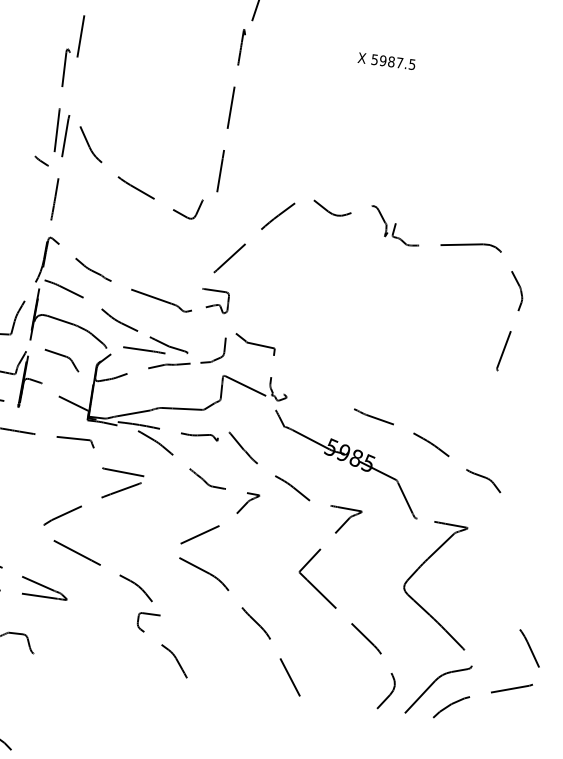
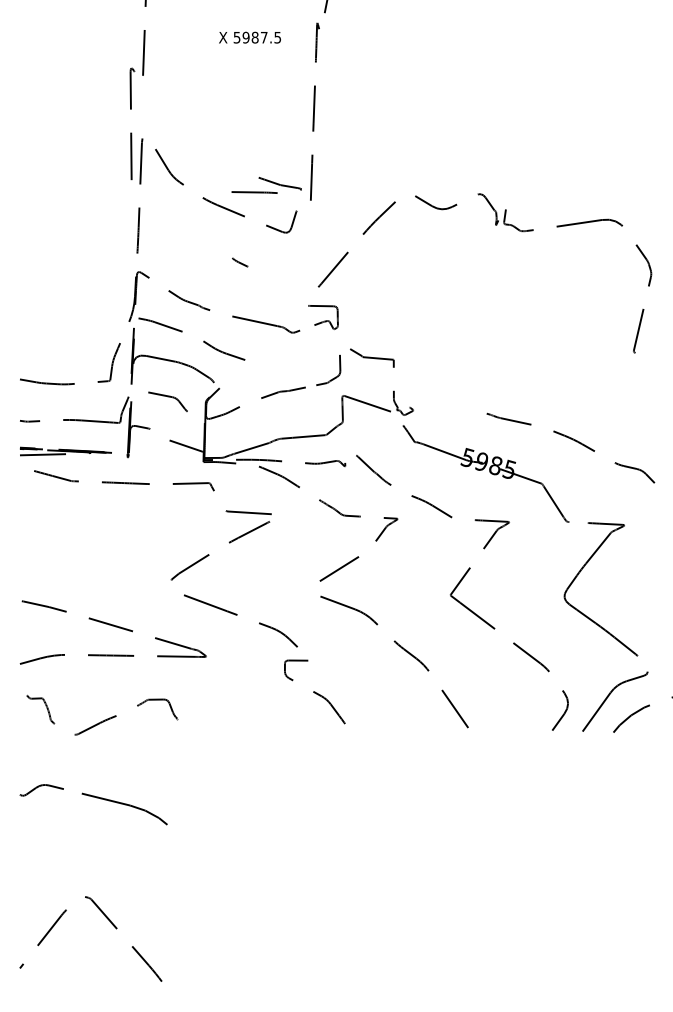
text: (386, 61) -> (249, 37), moved
line: (42, 161) -> (240, 262), moved
curve: (156, 341) -> (266, 181), moved

